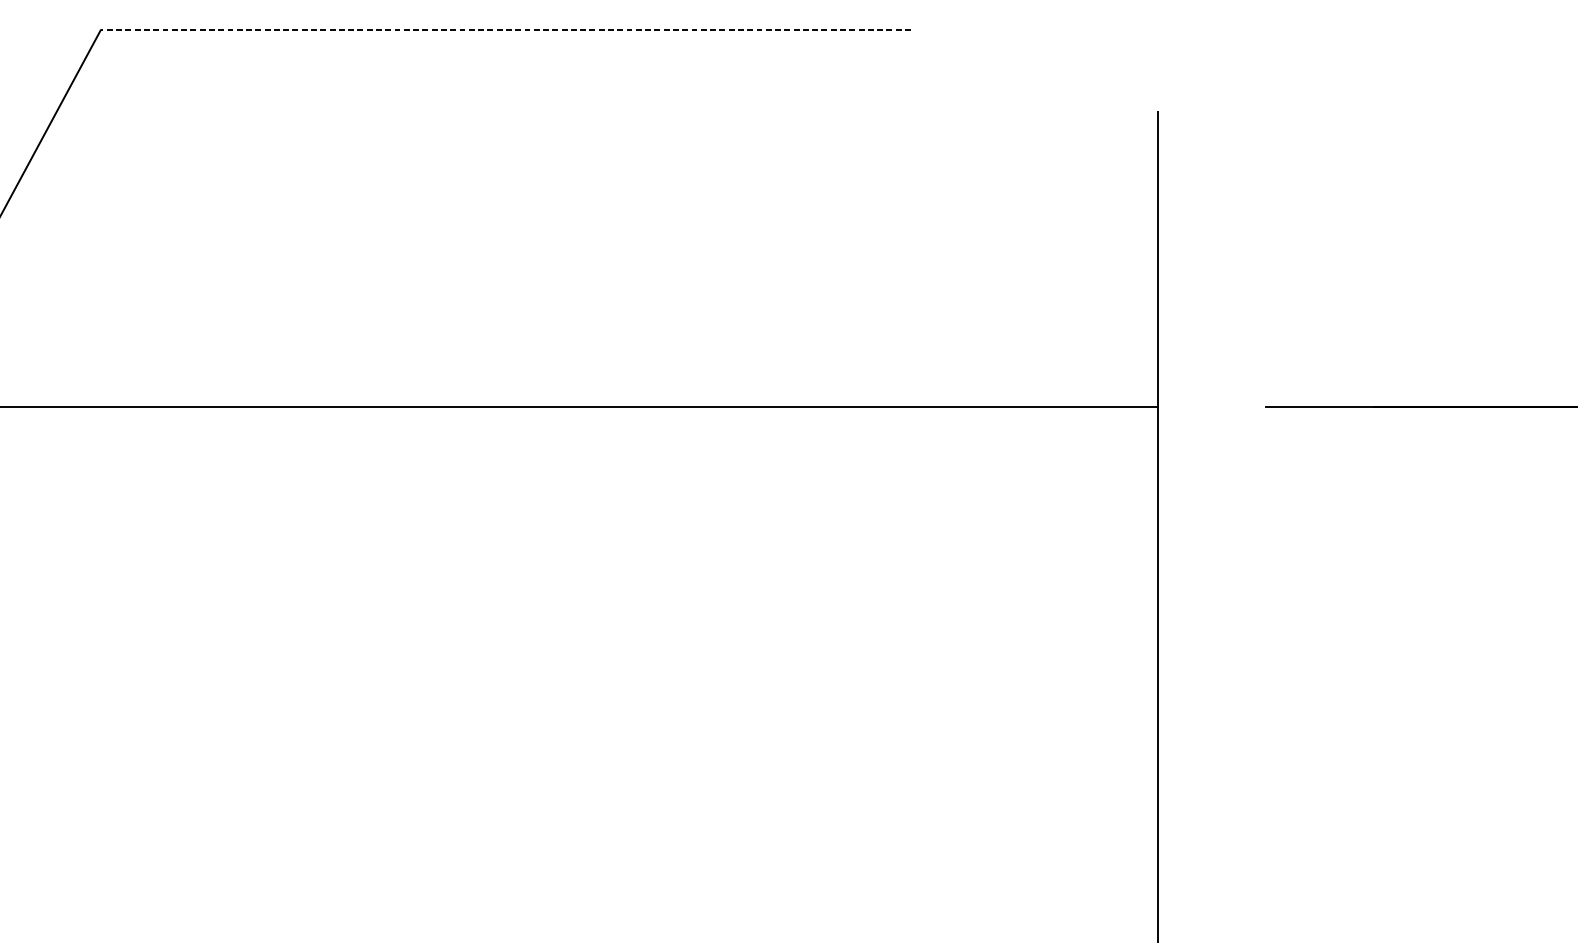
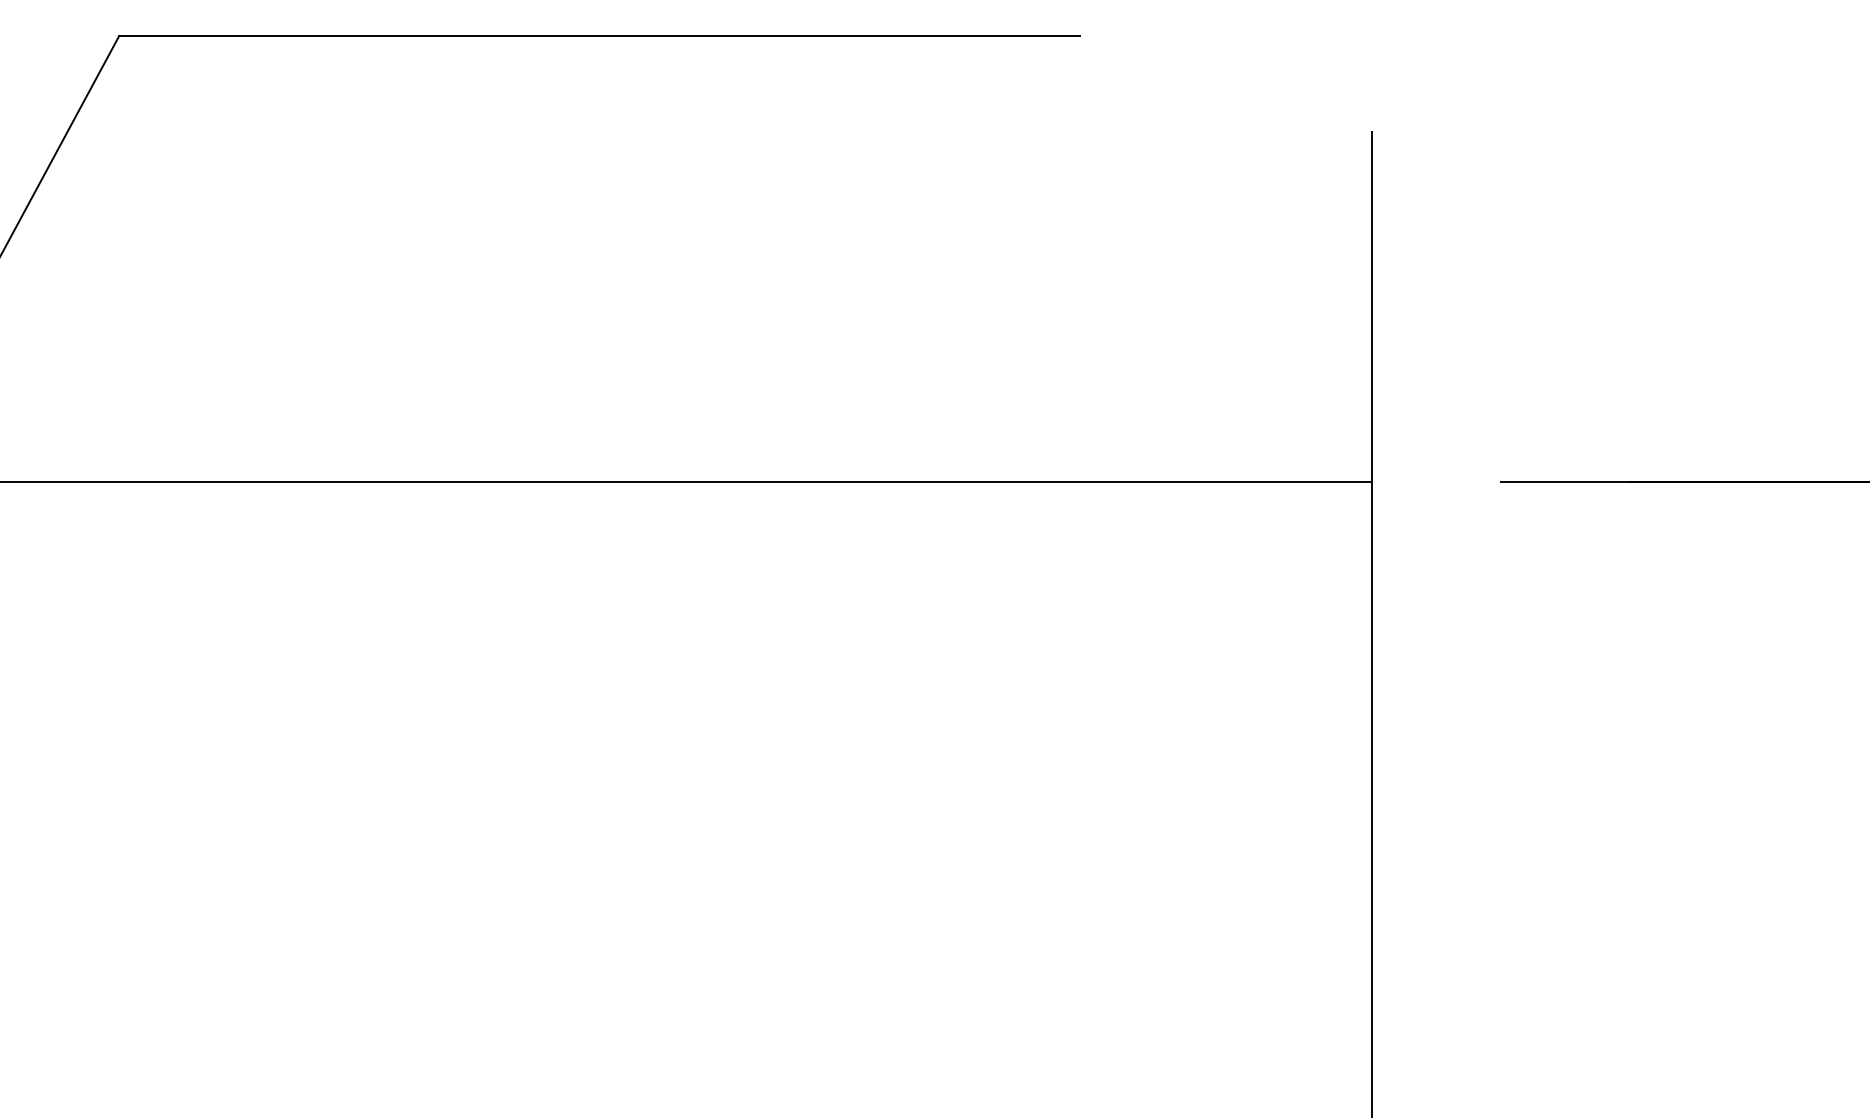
line: (505, 30) -> (598, 36), dashed -> solid

